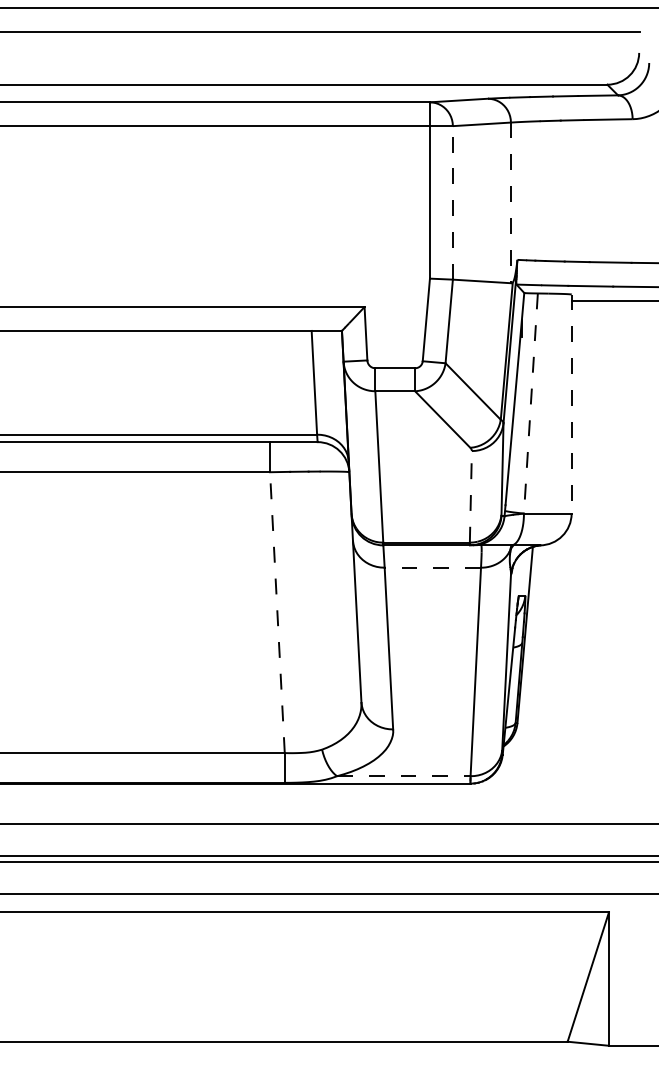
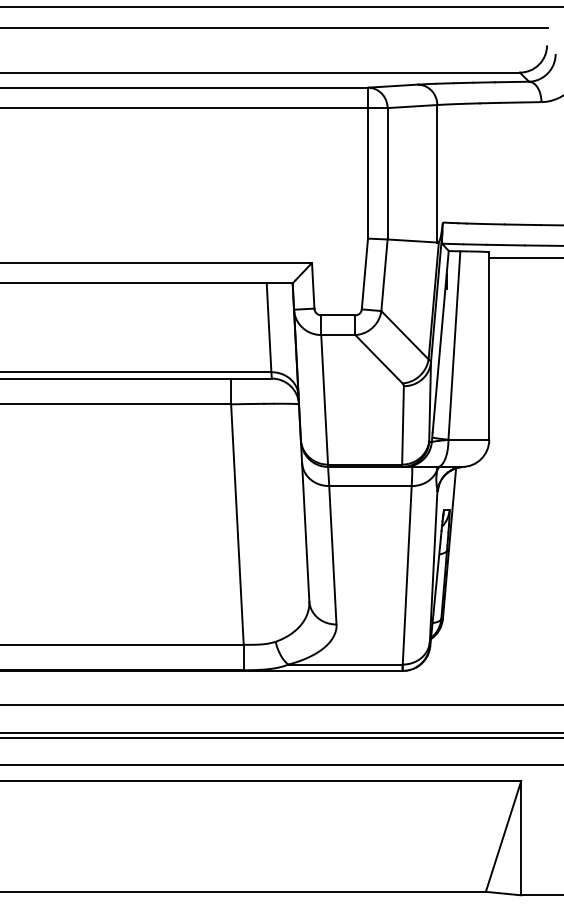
line: (452, 202) -> (387, 173), dashed -> solid
line: (511, 202) -> (437, 173), dashed -> solid
line: (531, 404) -> (454, 346), dashed -> solid
line: (571, 404) -> (489, 346), dashed -> solid
line: (471, 495) -> (403, 424), dashed -> solid
line: (431, 568) -> (369, 486), dashed -> solid
line: (277, 612) -> (237, 524), dashed -> solid
line: (404, 776) -> (346, 664), dashed -> solid

